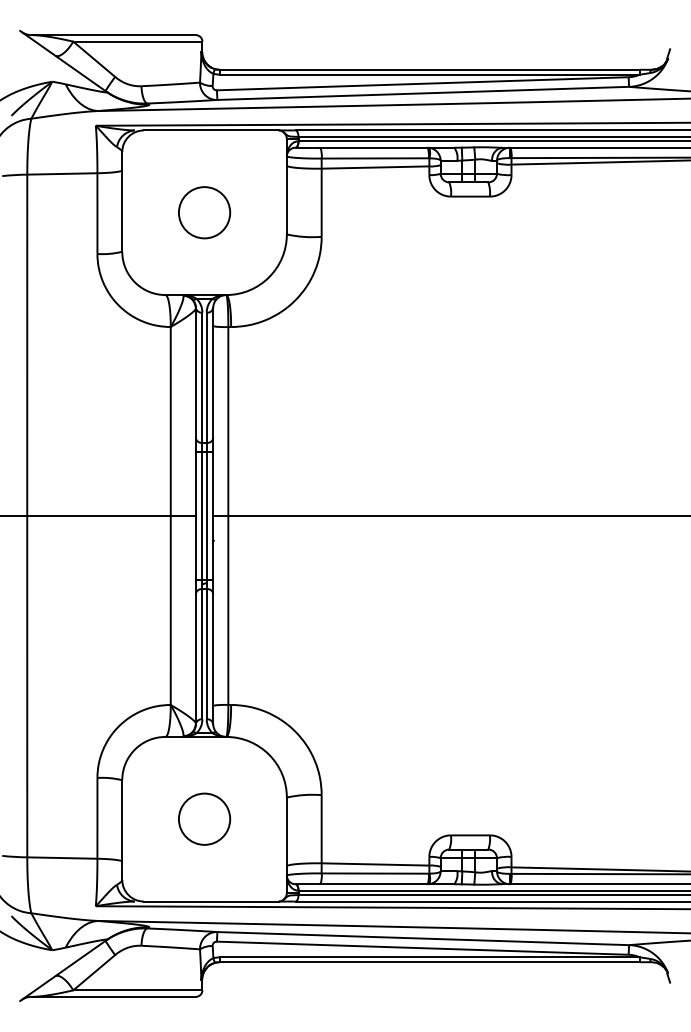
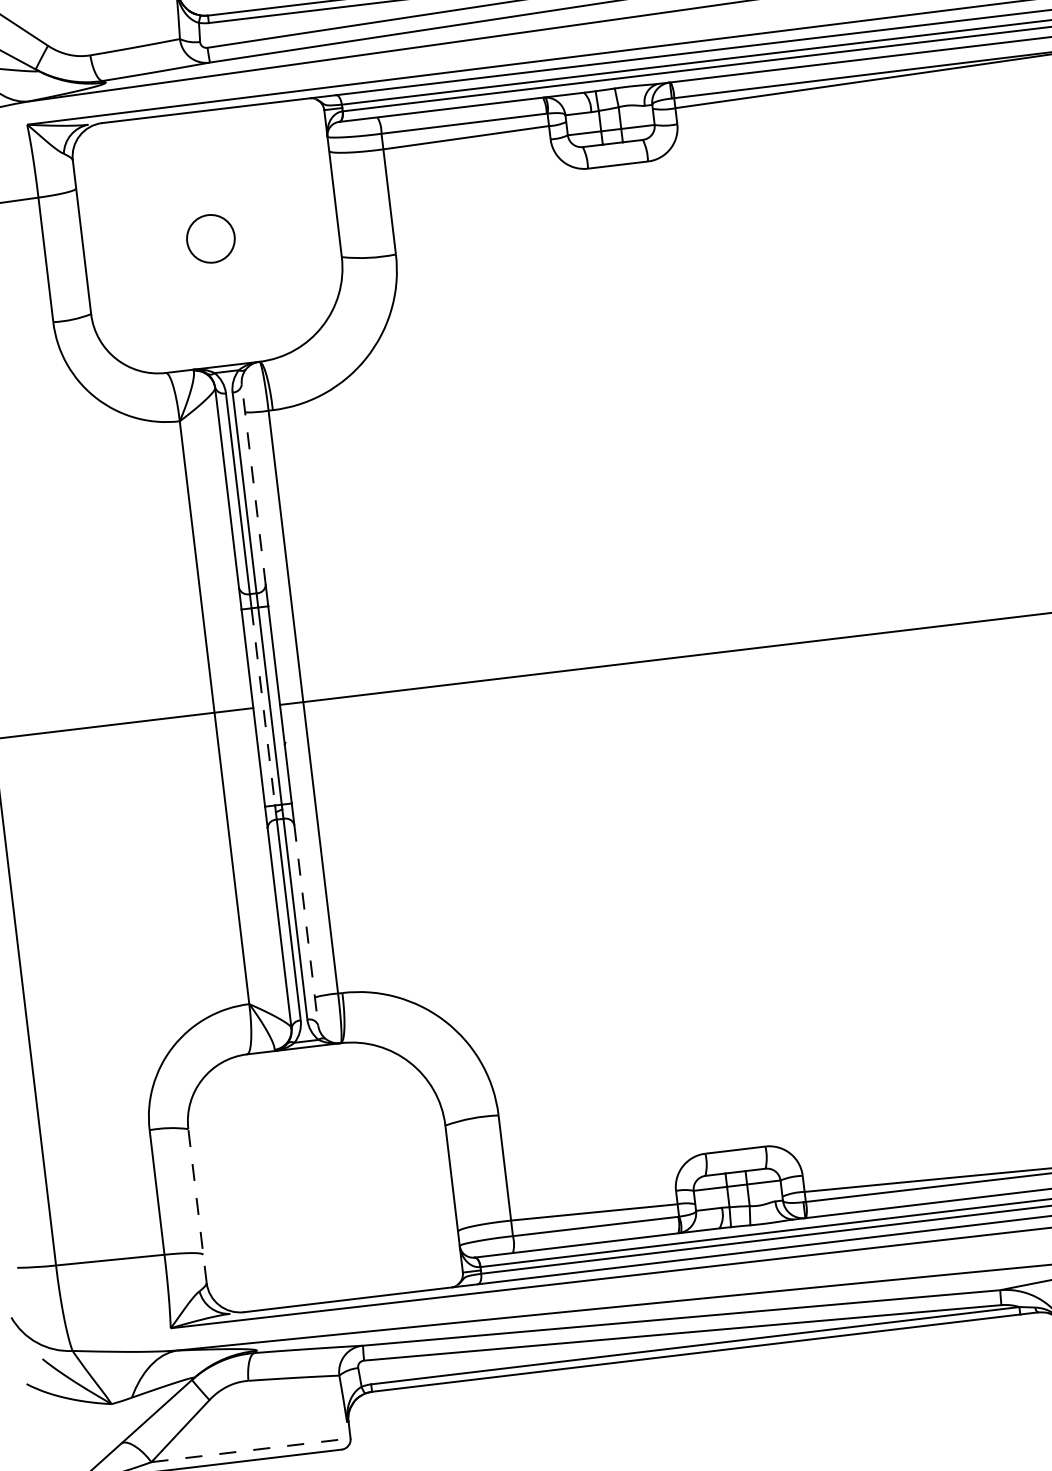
circle: (204, 212) -> (210, 238), size x0.6
line: (213, 372) -> (254, 483), solid -> dashed
line: (202, 516) -> (263, 707), solid -> dashed
line: (213, 659) -> (306, 926), solid -> dashed
circle: (204, 818) -> (322, 1172), removed
line: (122, 830) -> (197, 1206), solid -> dashed
line: (137, 990) -> (250, 1450), solid -> dashed

